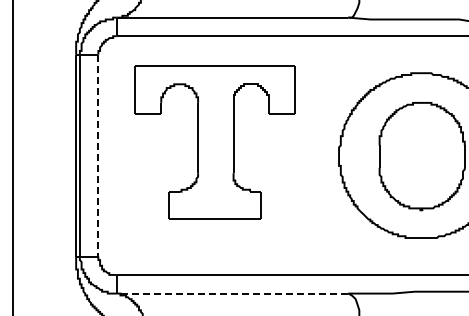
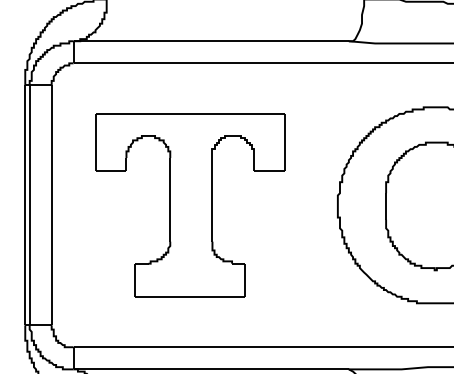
part: (214, 142) -> (189, 205), moved
line: (98, 155) -> (51, 205), dashed -> solid
line: (232, 293) -> (211, 369), dashed -> solid

